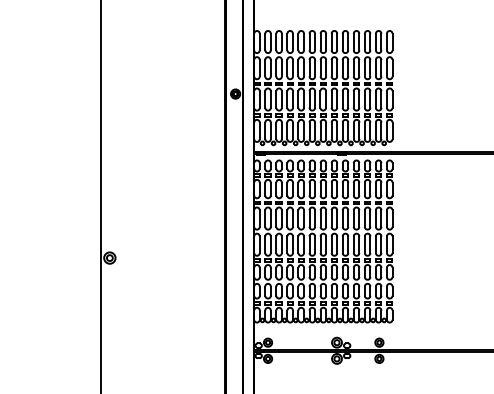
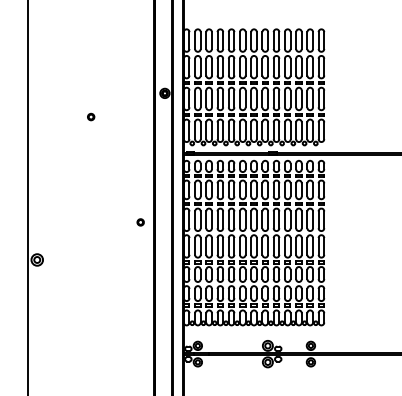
part: (162, 117) -> (90, 117), added
part: (211, 221) -> (140, 222), added

